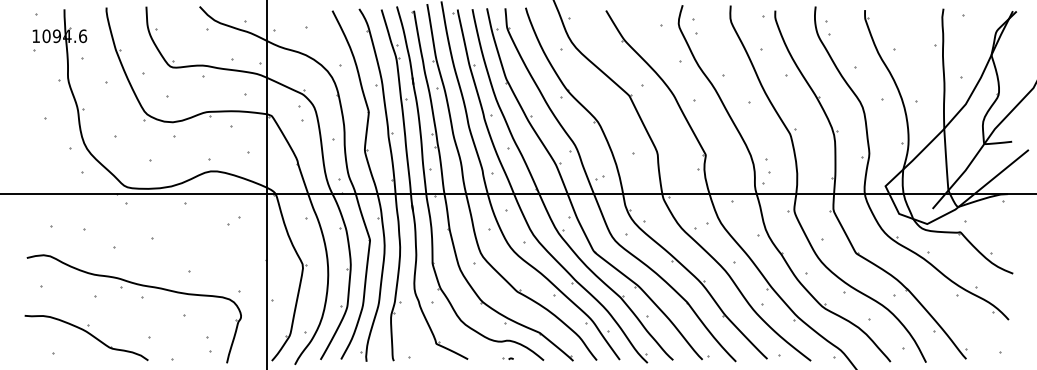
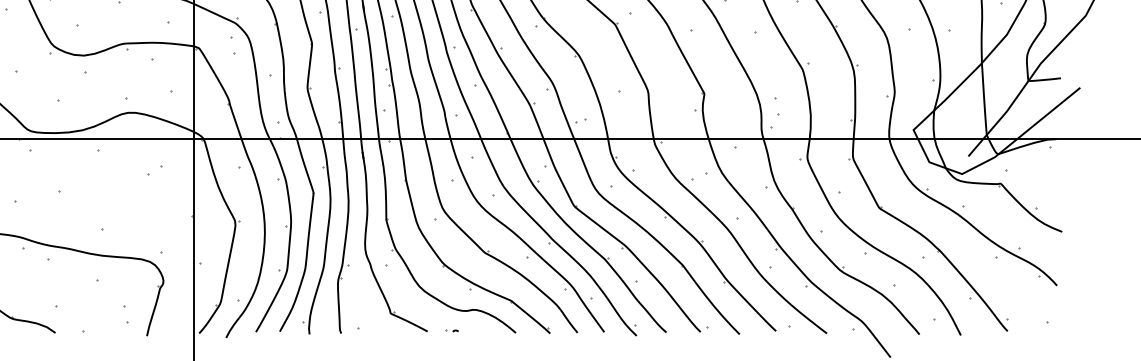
part: (507, 358) -> (451, 330), moved

